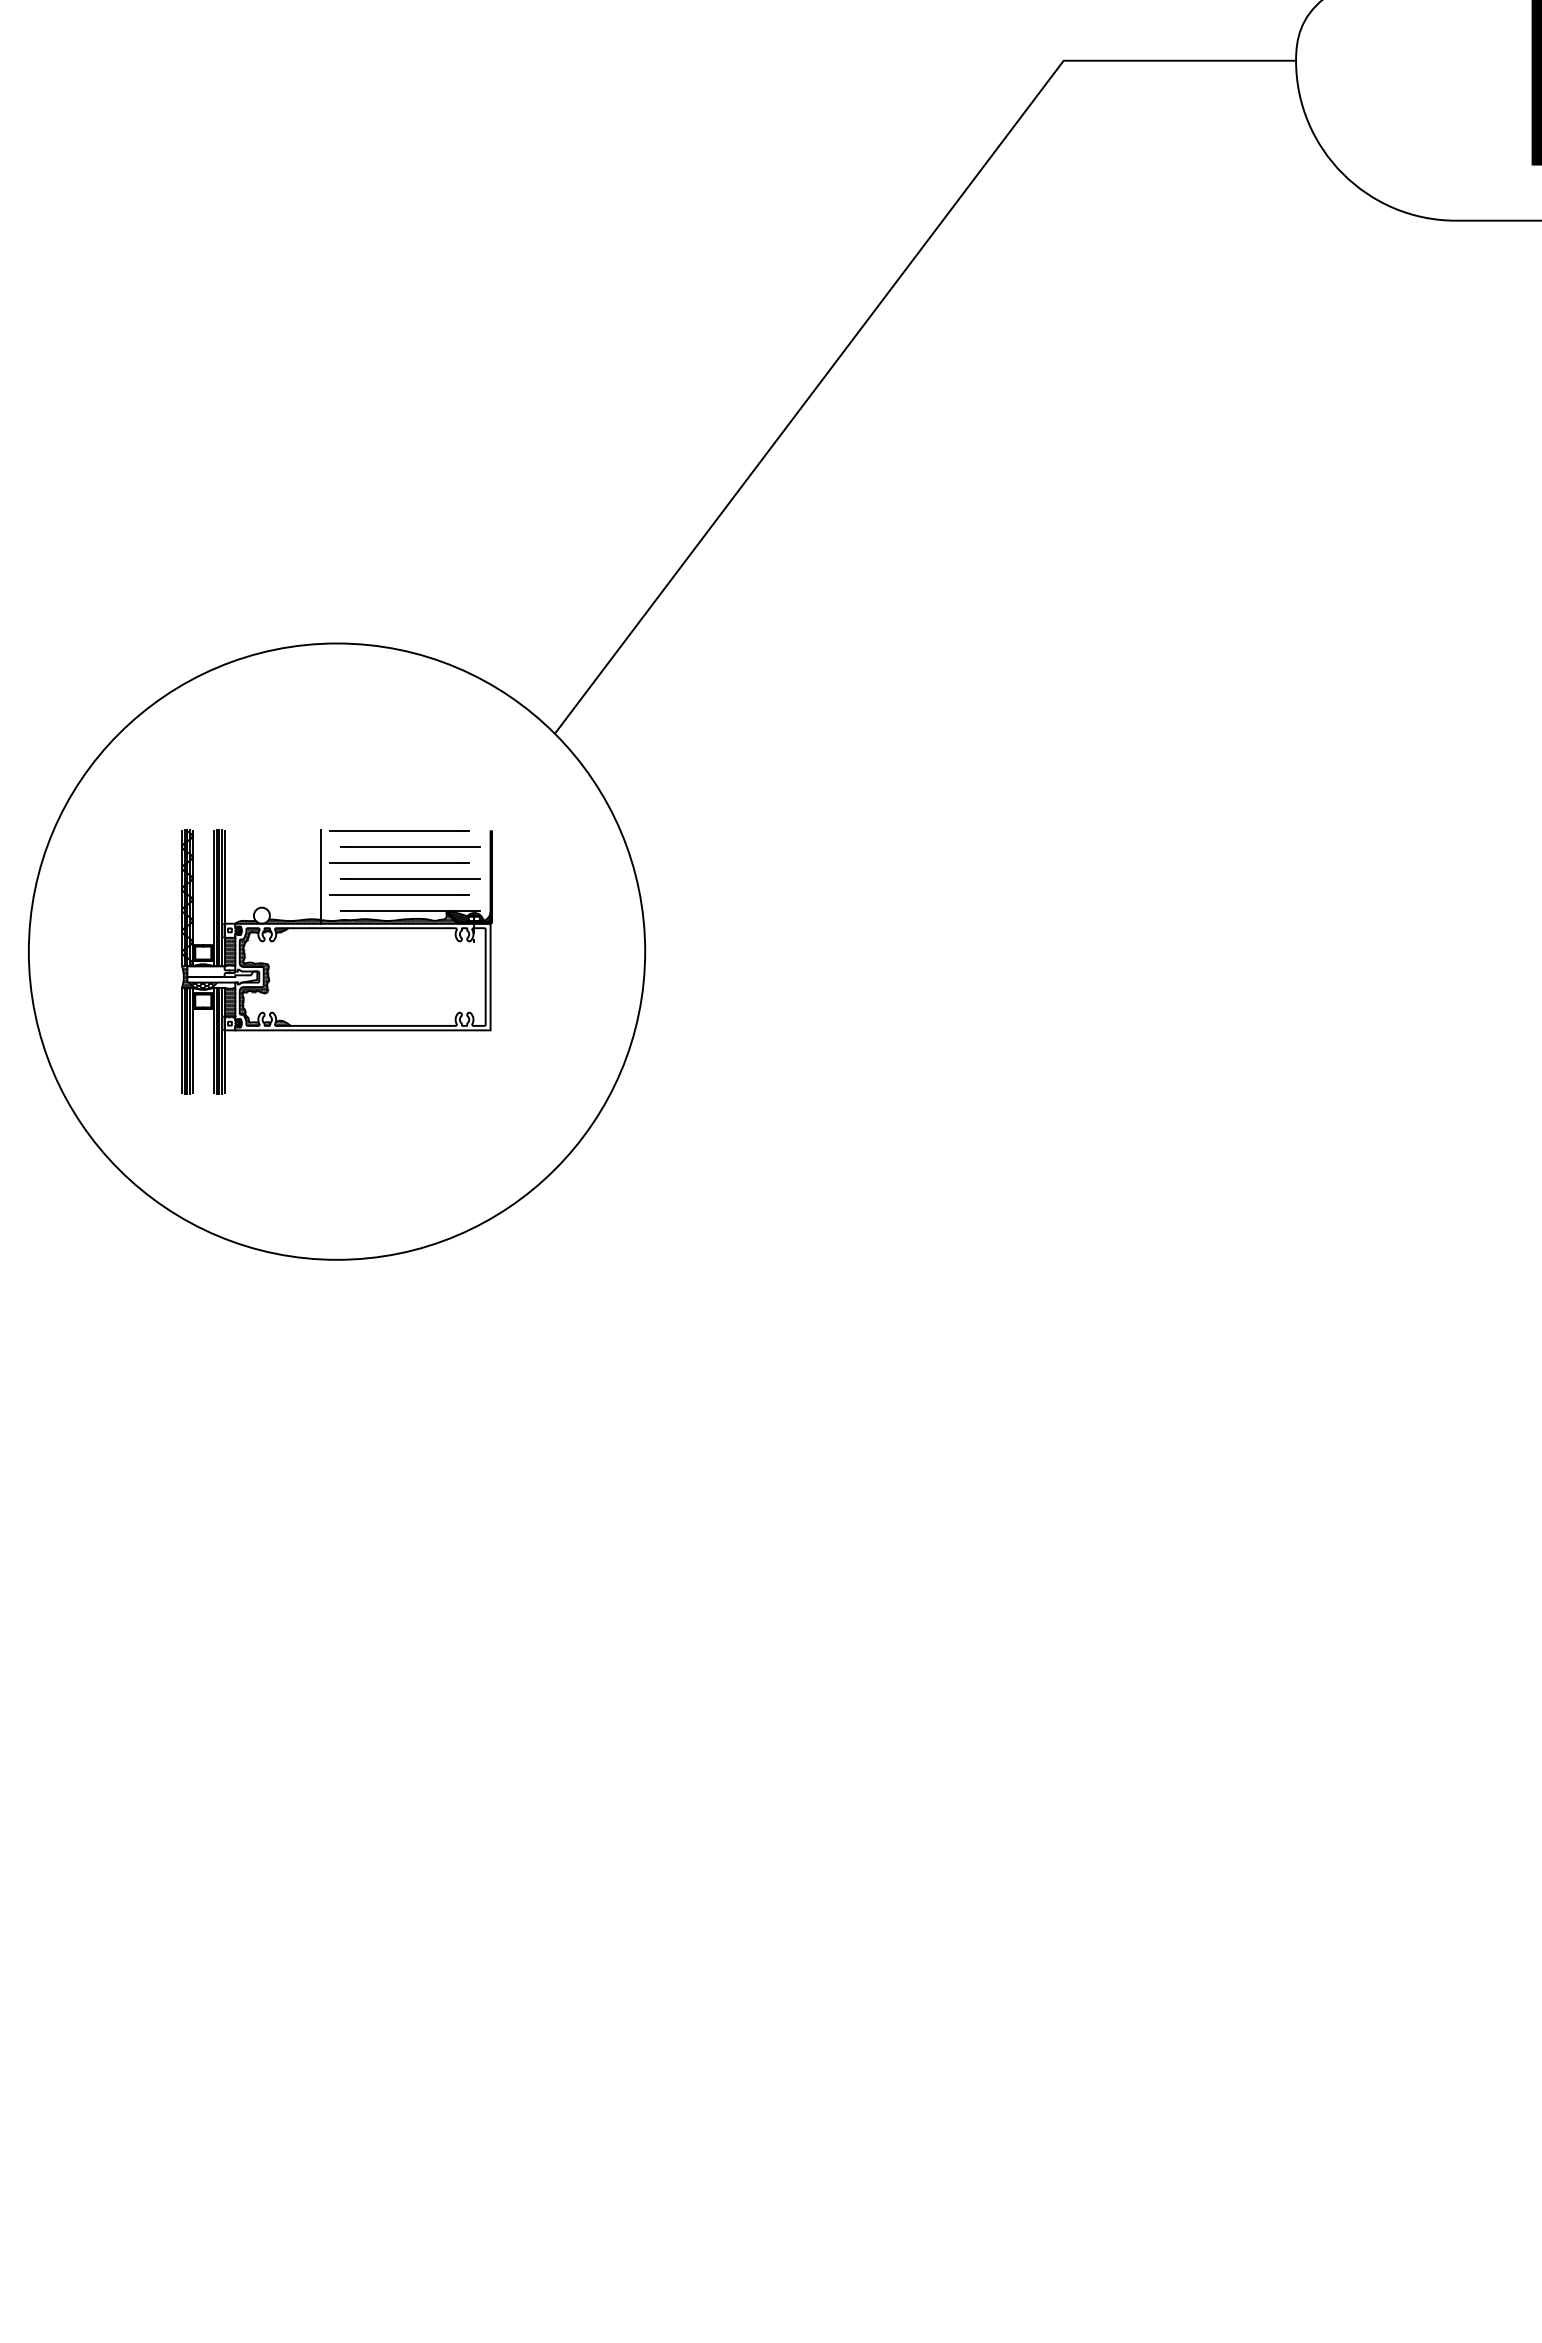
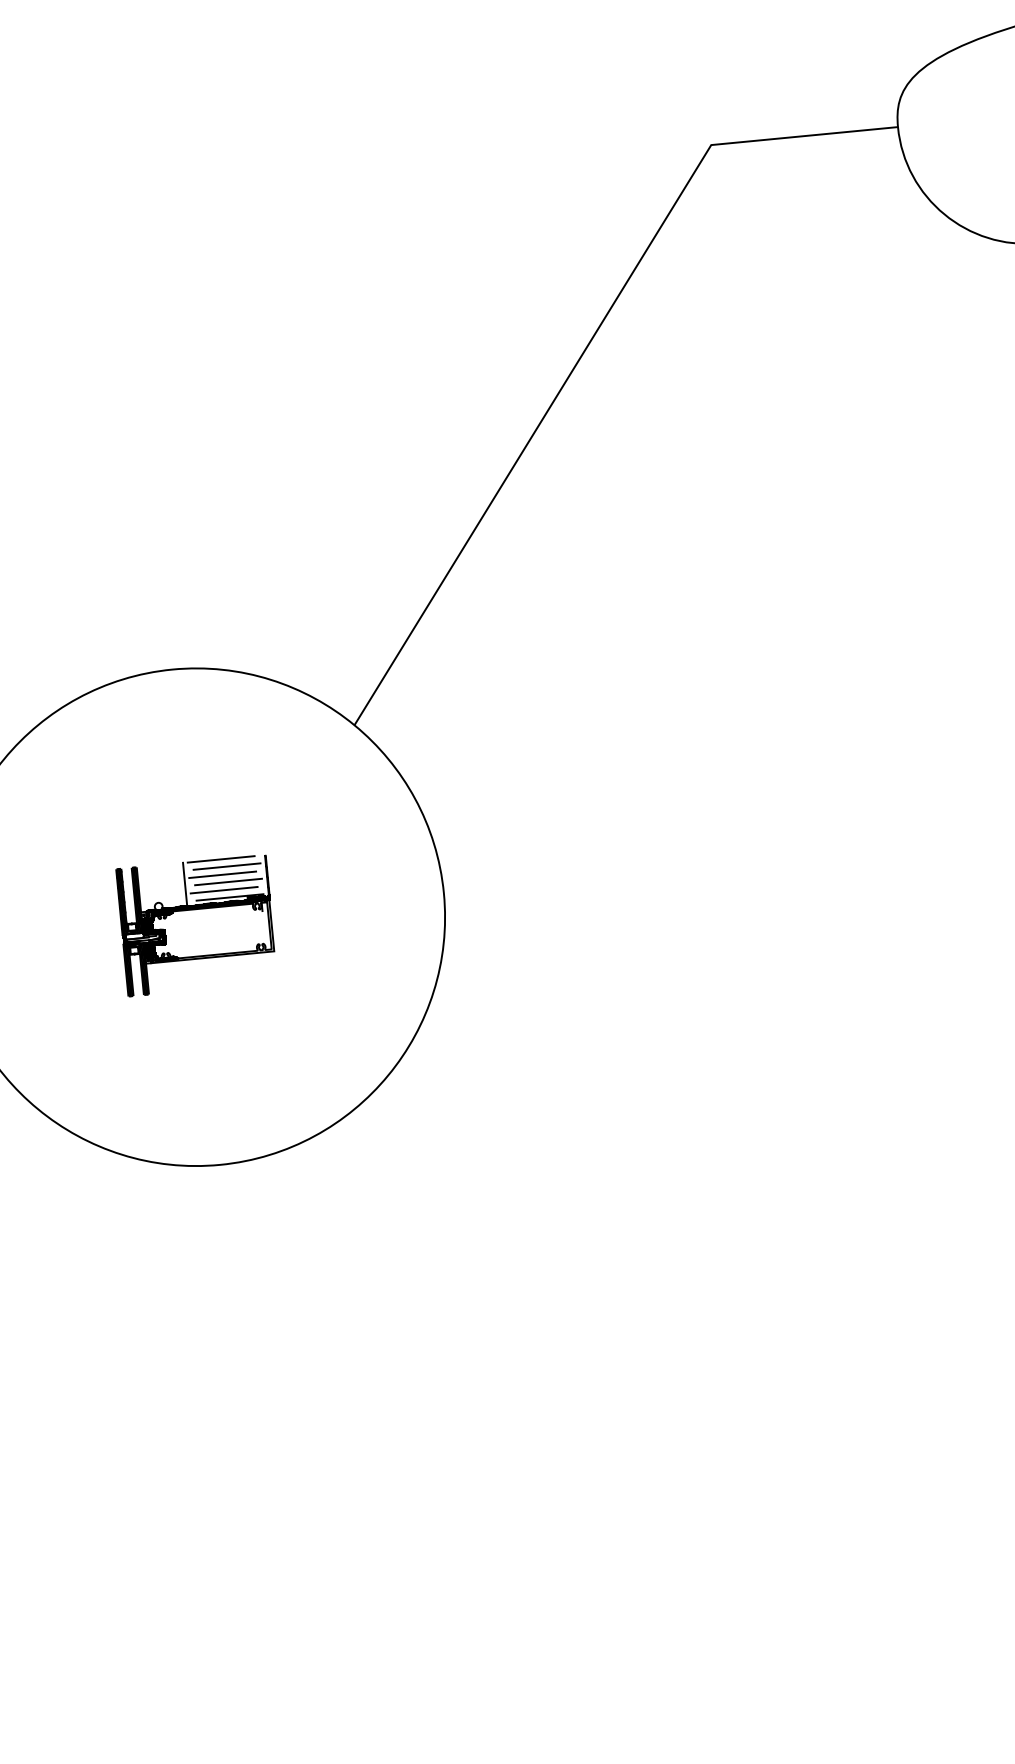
part: (336, 961) -> (196, 925), size x0.6

